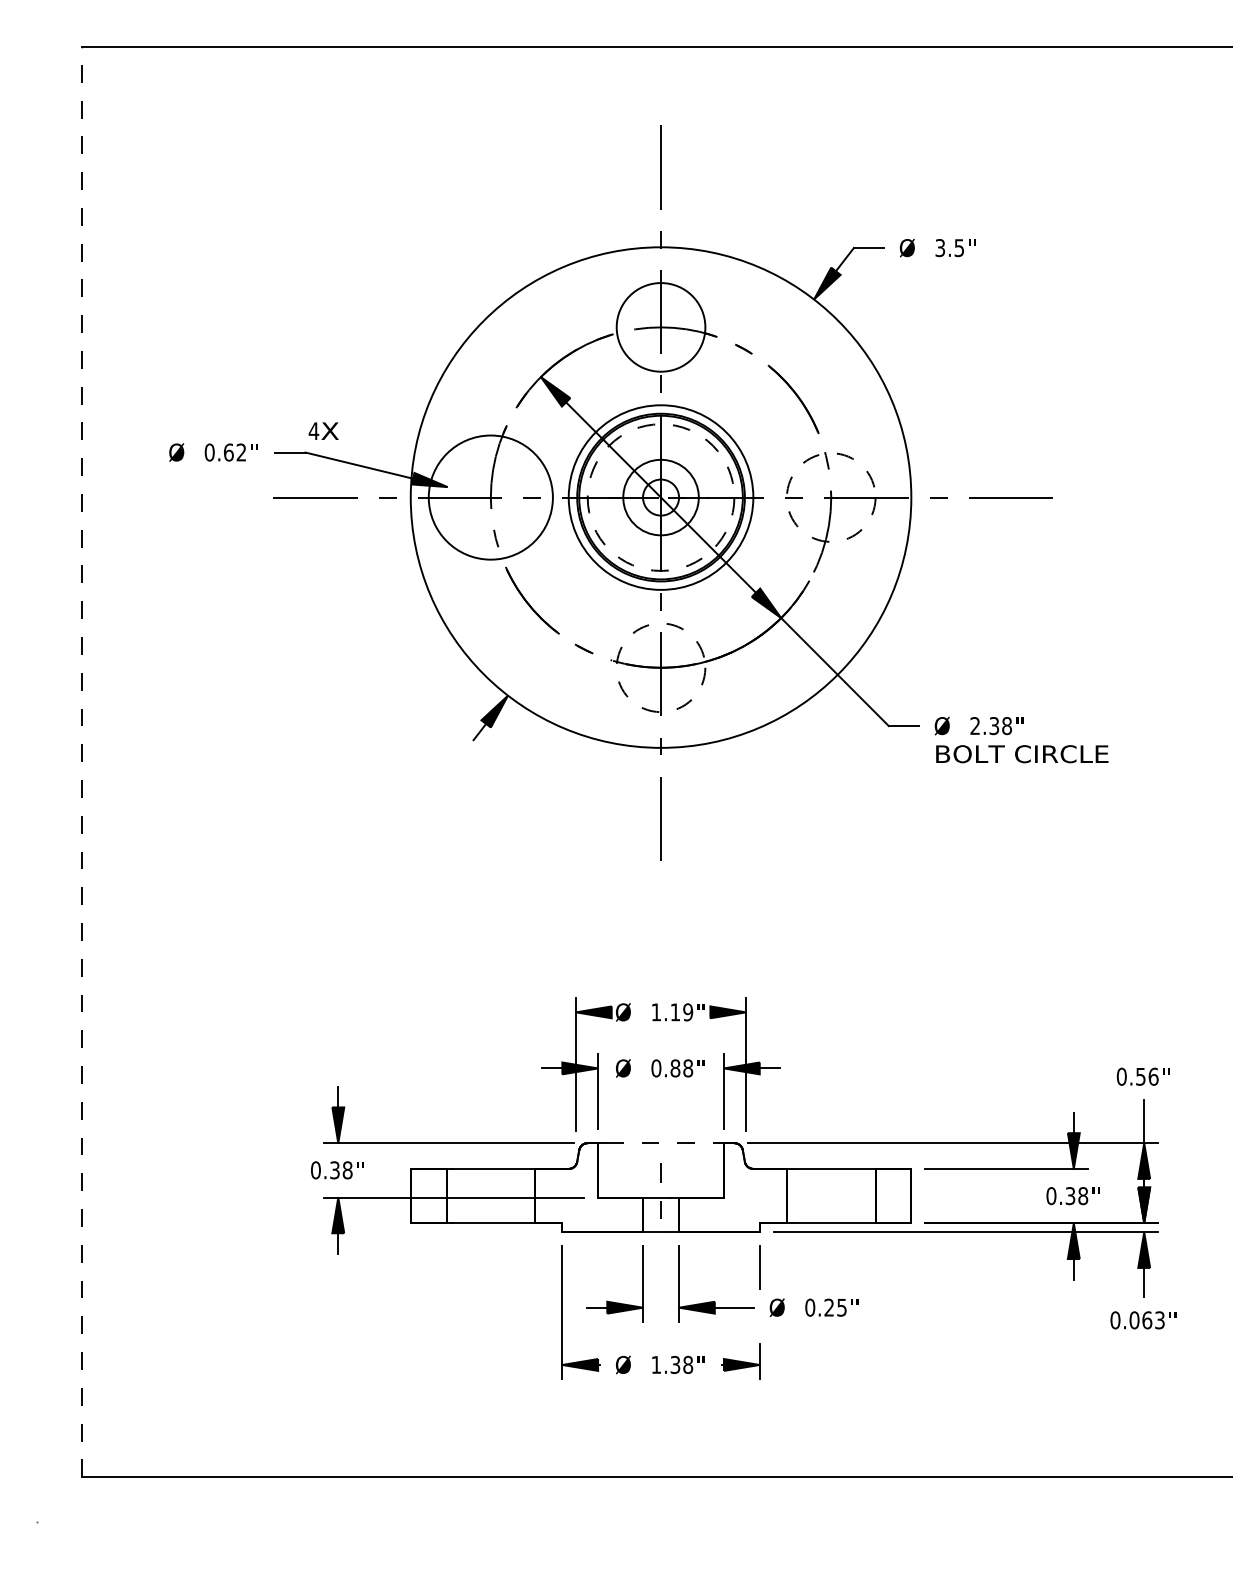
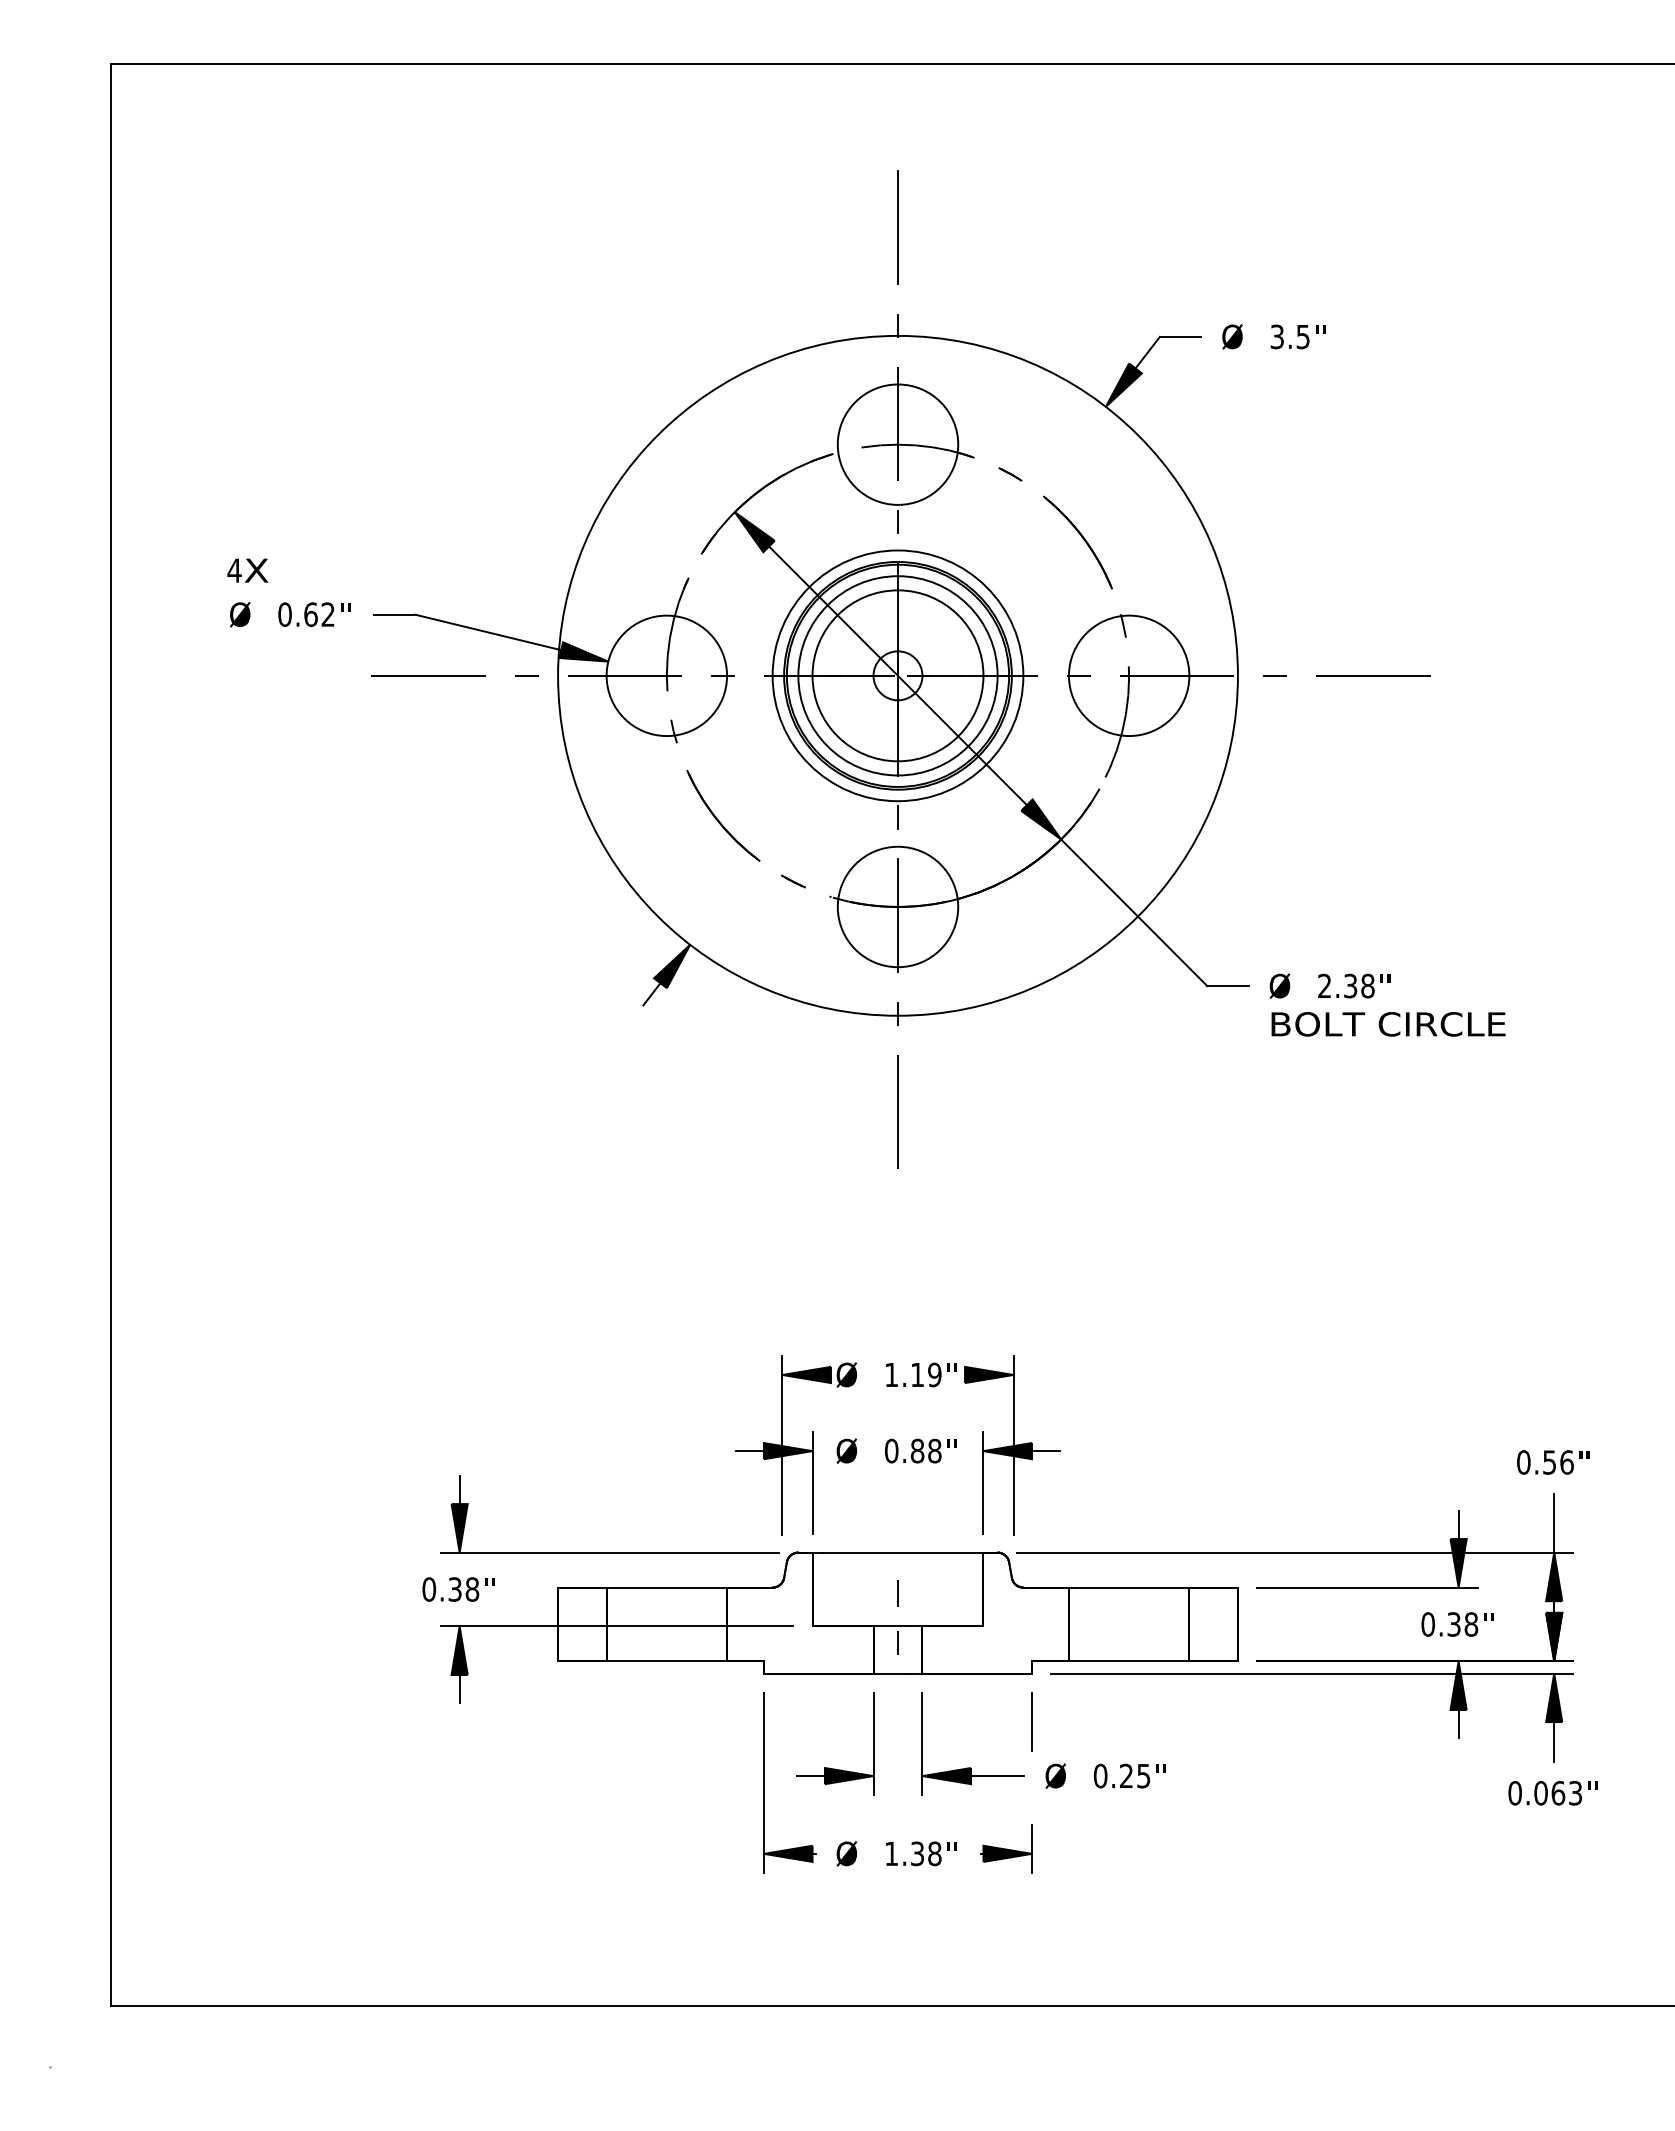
text: (323, 431) -> (247, 570), moved
circle: (490, 497) -> (666, 675), size x0.71
circle: (660, 497) -> (897, 675), dashed -> solid
circle: (660, 497) -> (897, 675), size x1.67
circle: (830, 497) -> (1128, 675), dashed -> solid
circle: (660, 667) -> (897, 906), dashed -> solid
line: (81, 761) -> (111, 1034), dashed -> solid
line: (665, 1143) -> (903, 1552), dashed -> solid

